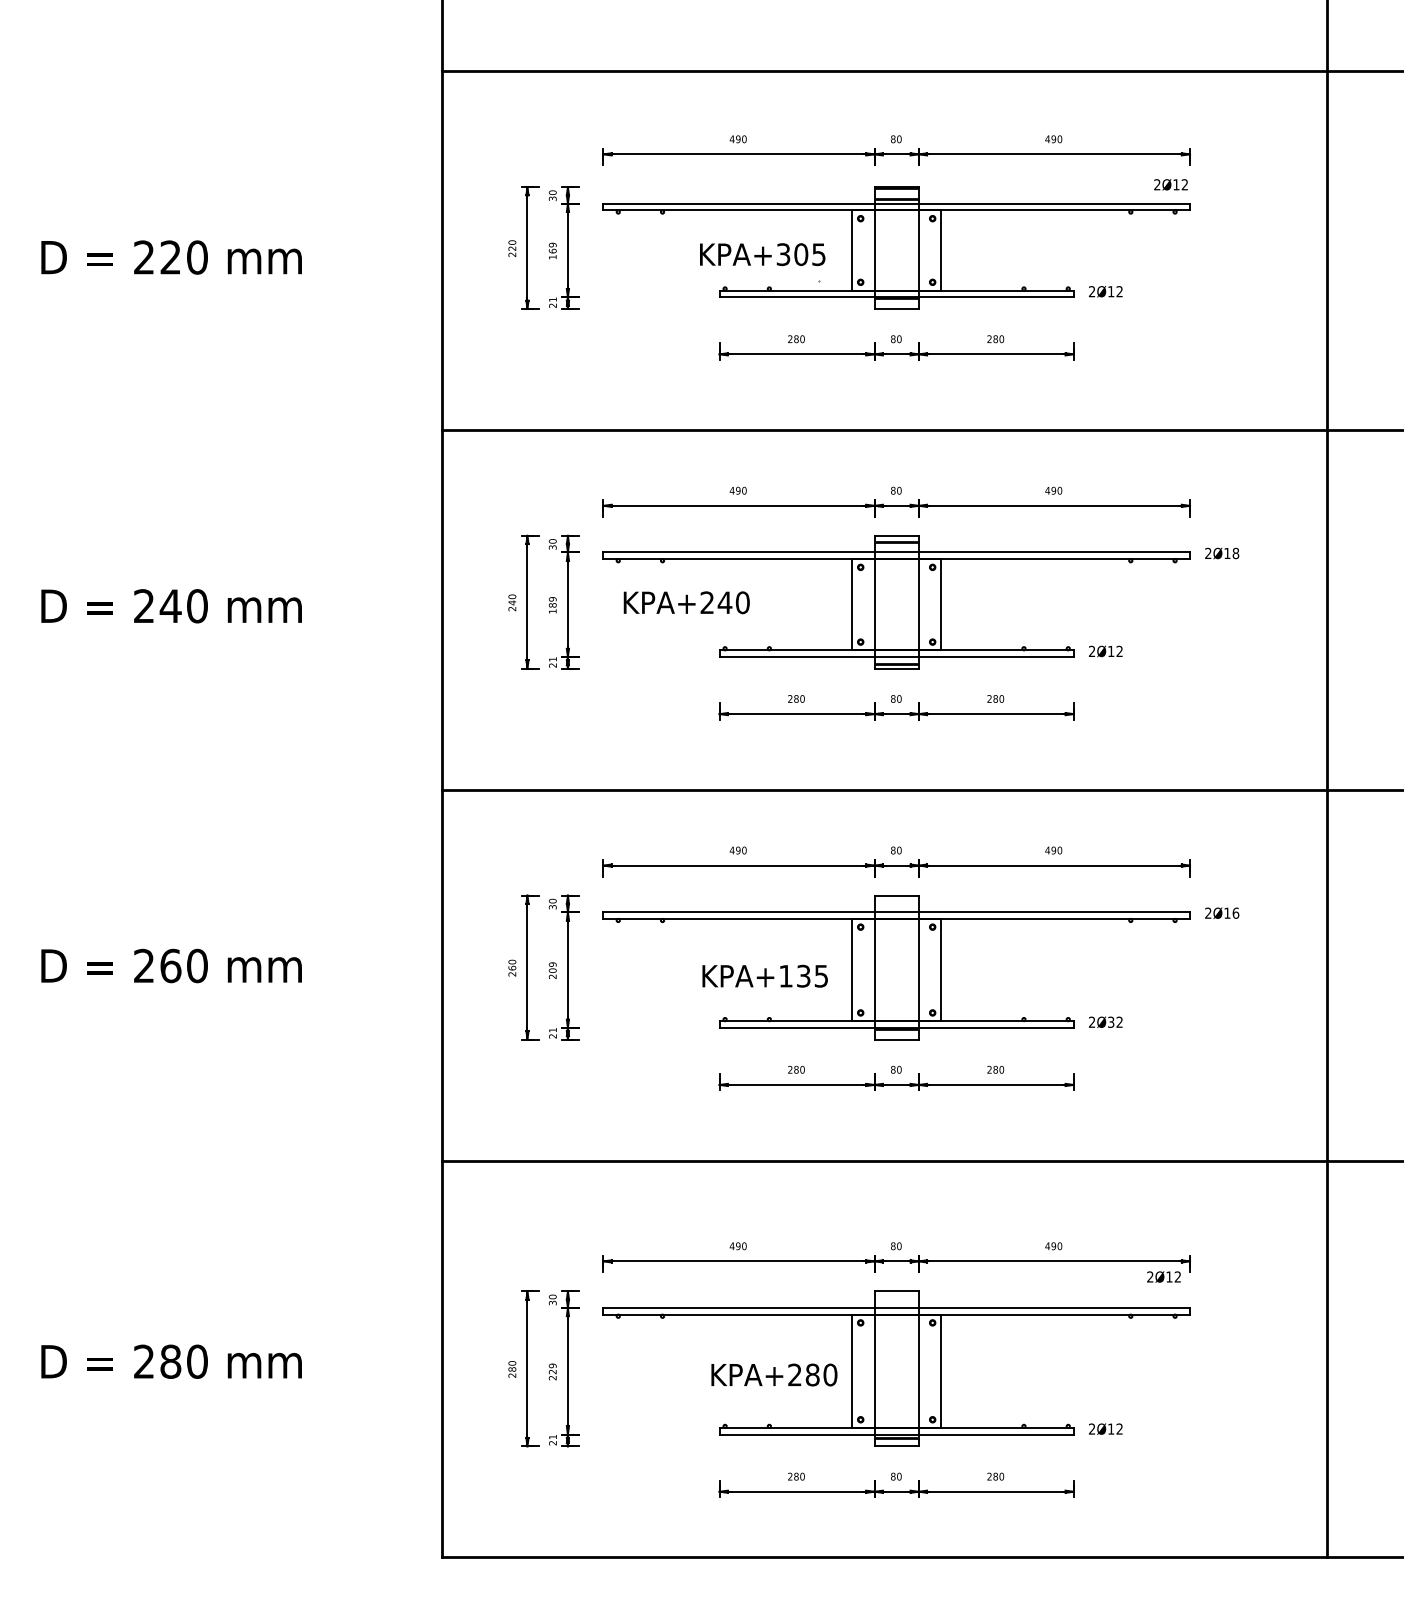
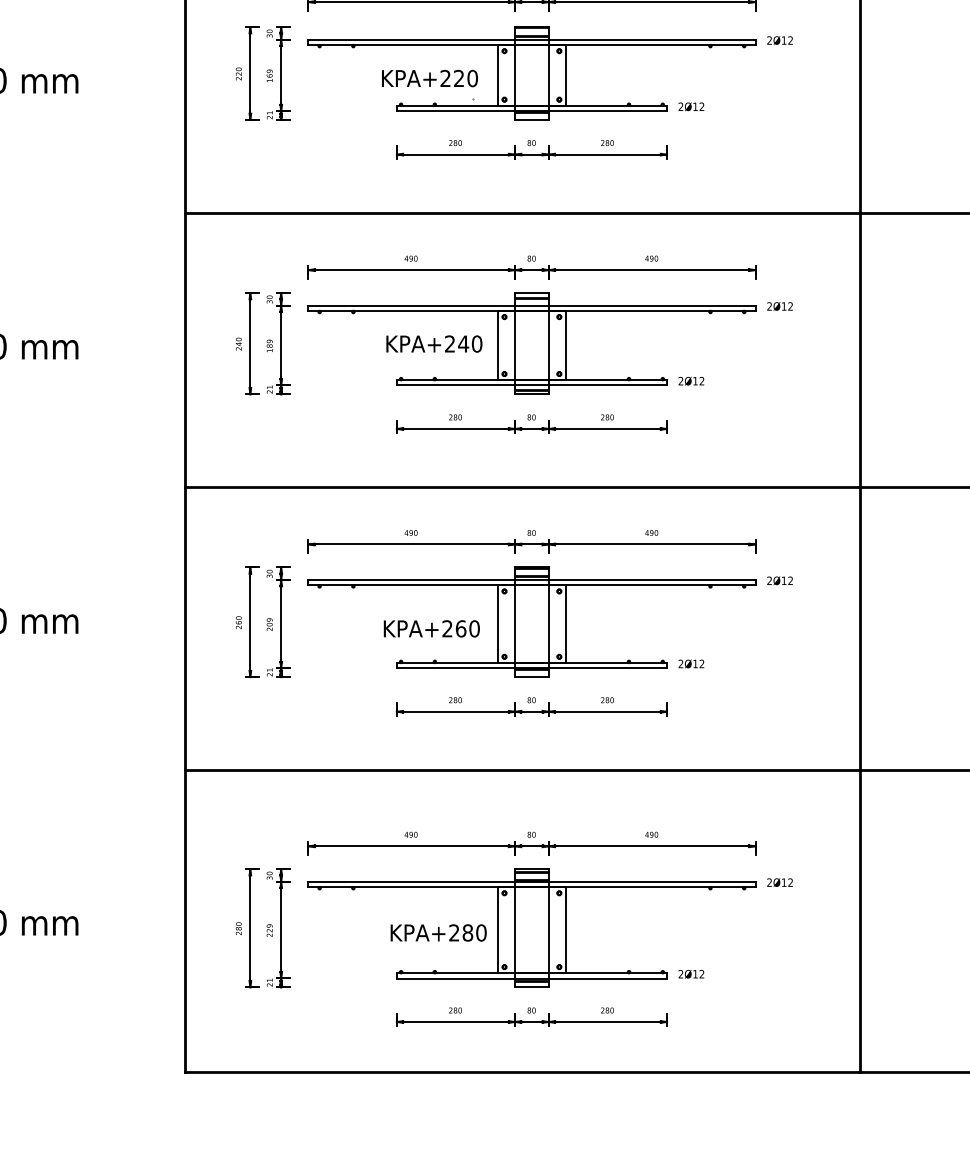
text: (1170, 184) -> (779, 40), moved
text: (800, 254) -> (458, 78), KPA+305 -> KPA+220
text: (1235, 553) -> (790, 306), 2Ø18 -> 2Ø12
text: (686, 602) -> (434, 343), moved
hatch: (896, 901) -> (531, 571), added
text: (1235, 912) -> (790, 580), 2Ø16 -> 2Ø12
text: (803, 975) -> (460, 628), KPA+135 -> KPA+260
text: (1111, 1021) -> (695, 663), 2Ø32 -> 2Ø12
text: (1163, 1276) -> (779, 882), moved
hatch: (896, 1299) -> (531, 875), added

